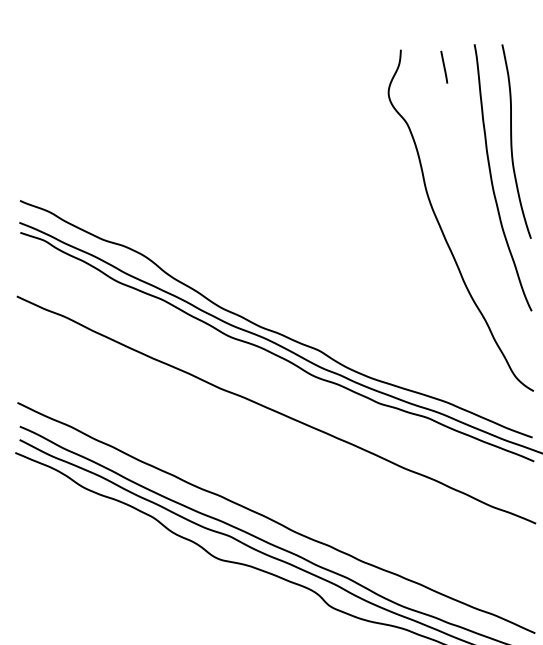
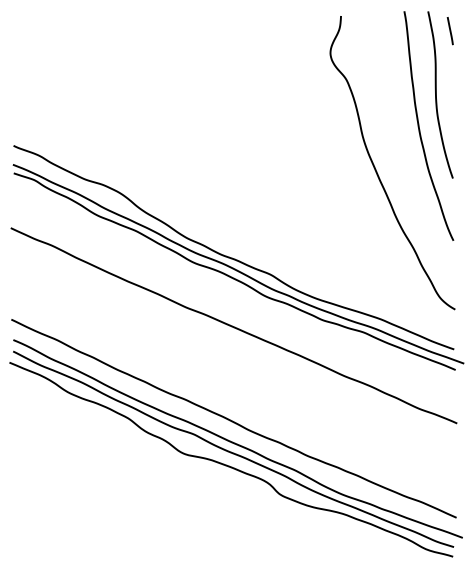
line: (443, 67) -> (449, 31), moved

